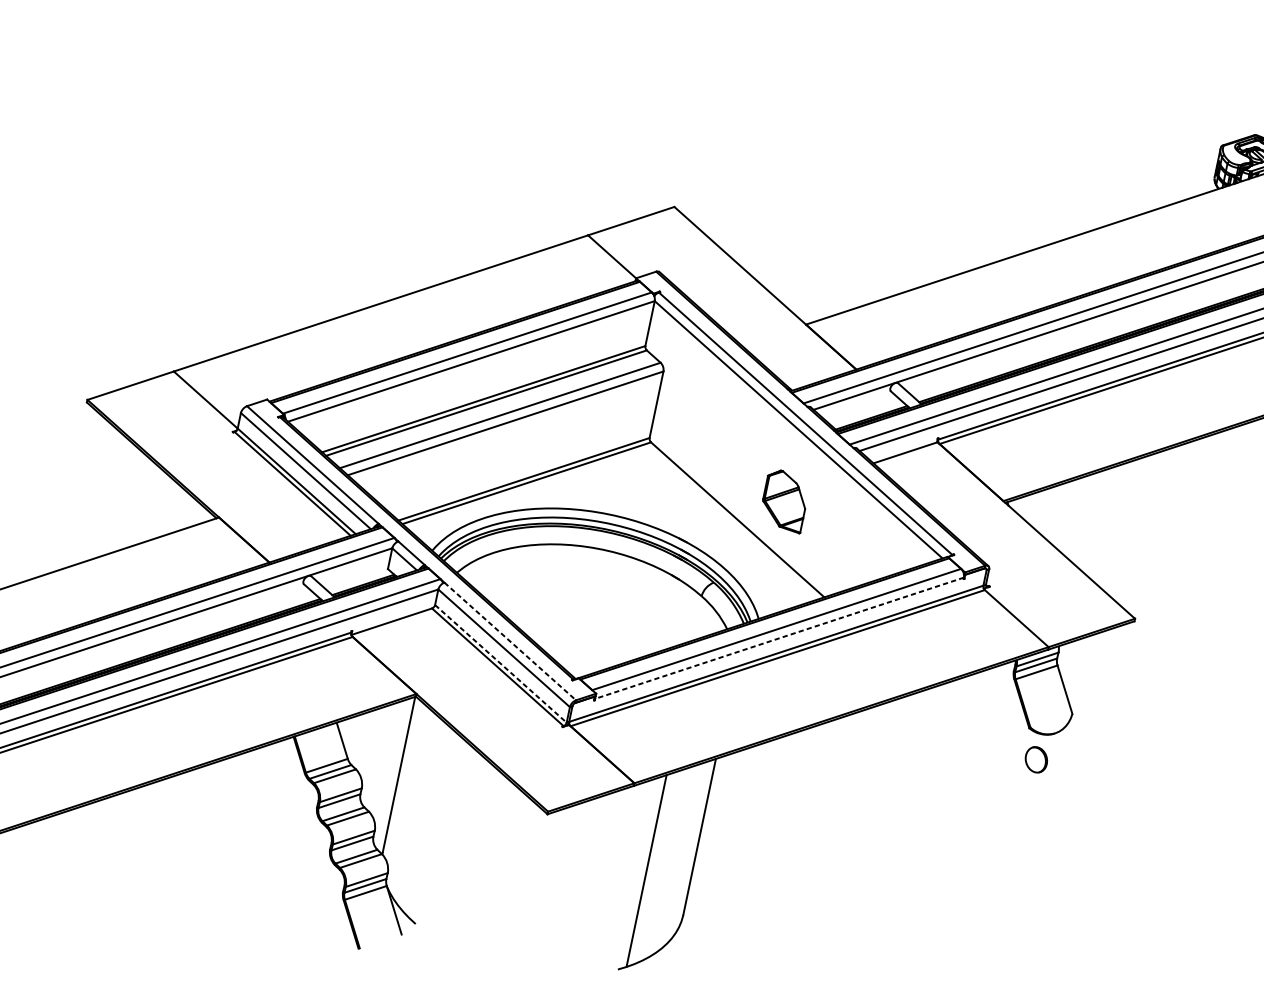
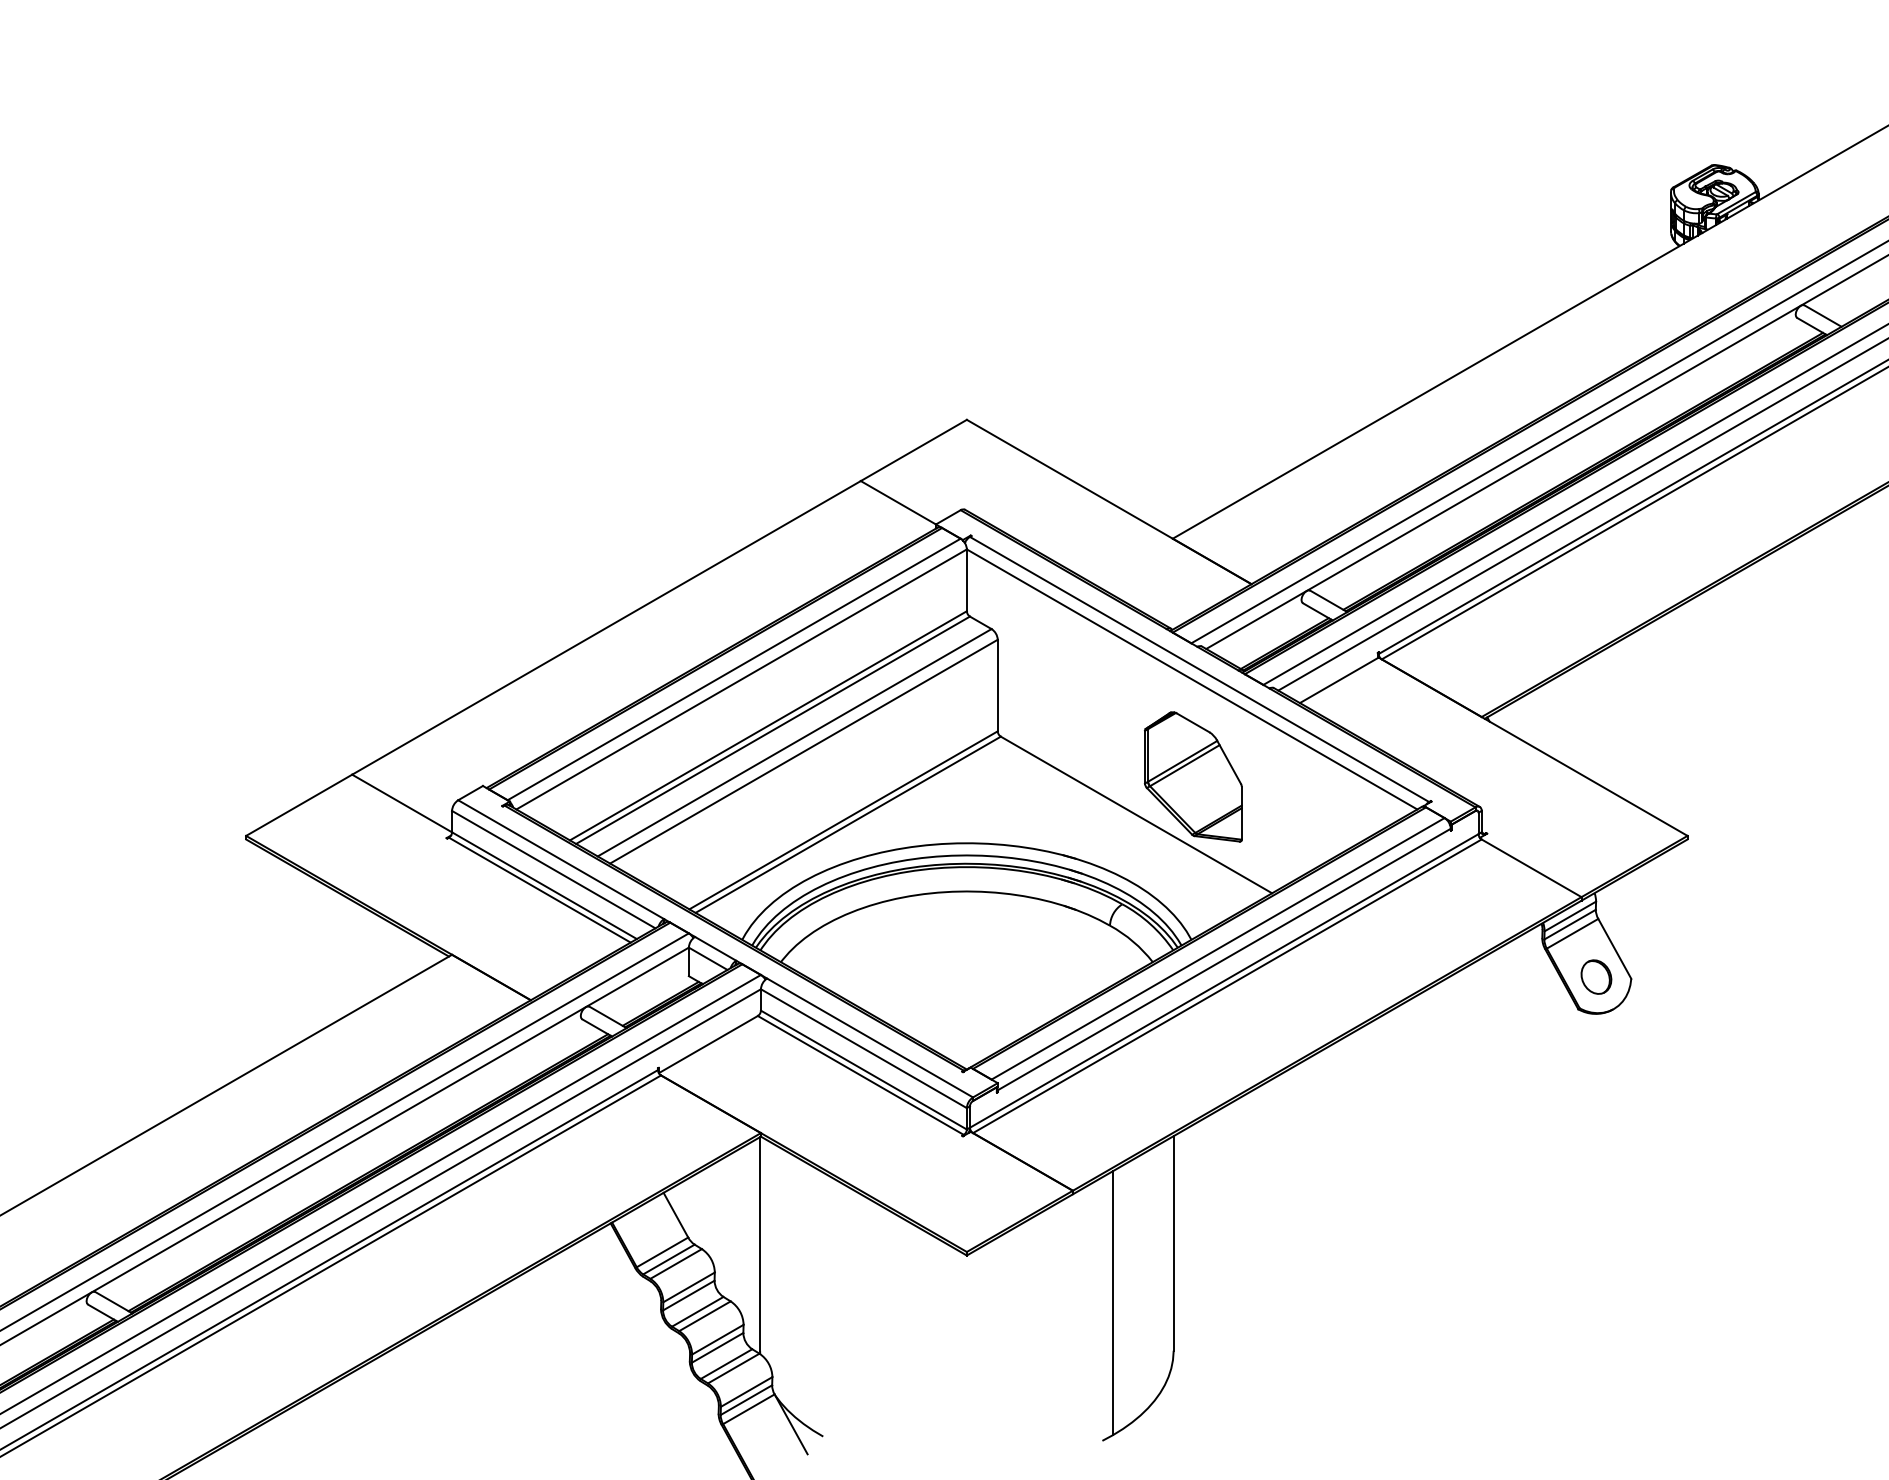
part: (784, 500) -> (1193, 776), size x1.67
line: (779, 638) -> (1224, 959), dashed -> solid
line: (510, 641) -> (870, 1037), dashed -> solid
line: (500, 664) -> (863, 1070), dashed -> solid
part: (1036, 759) -> (1596, 976), moved

